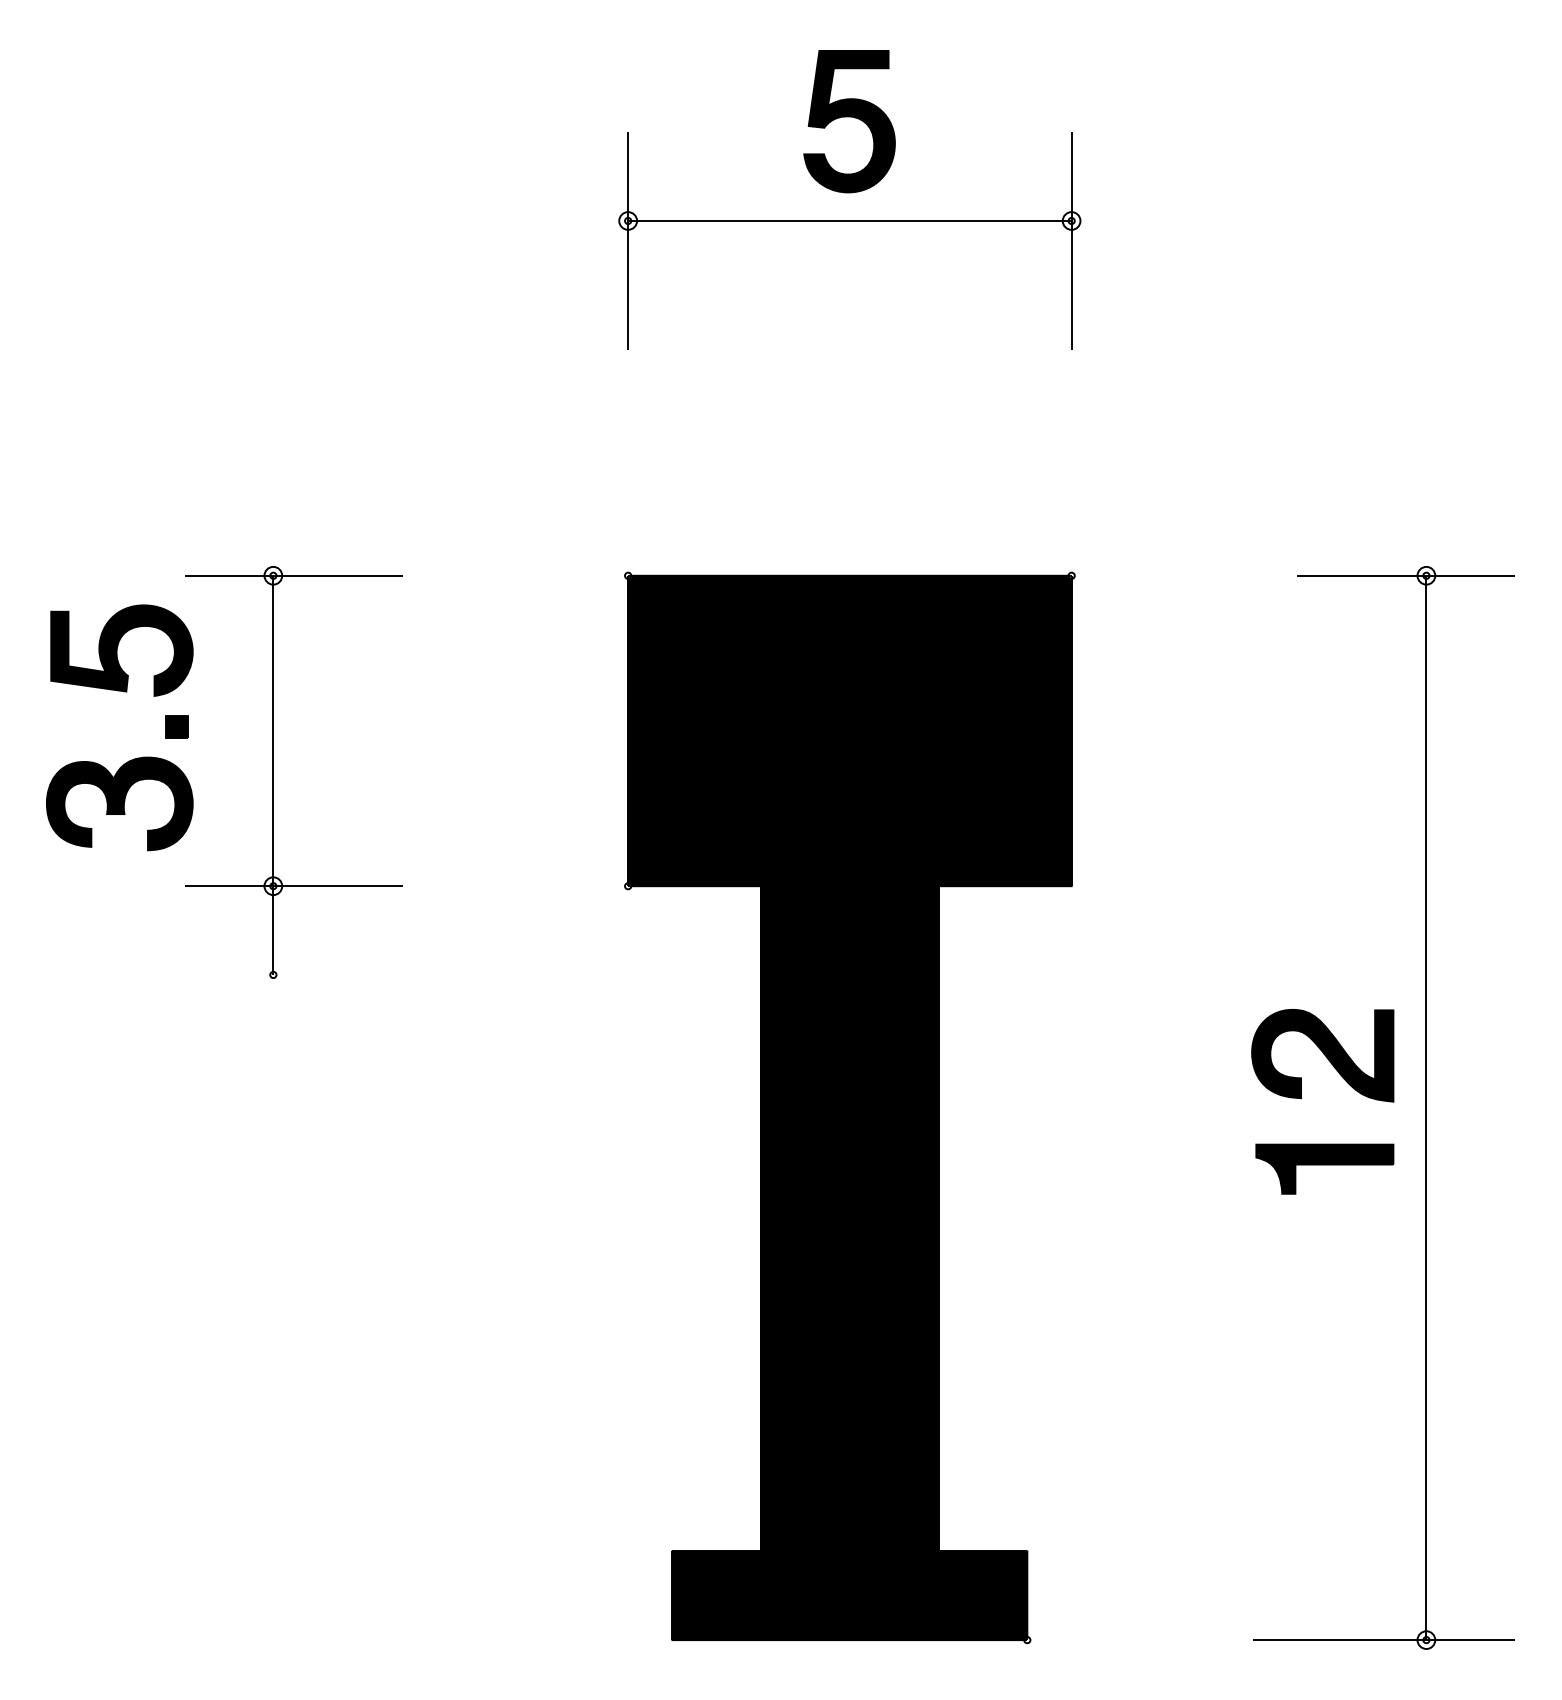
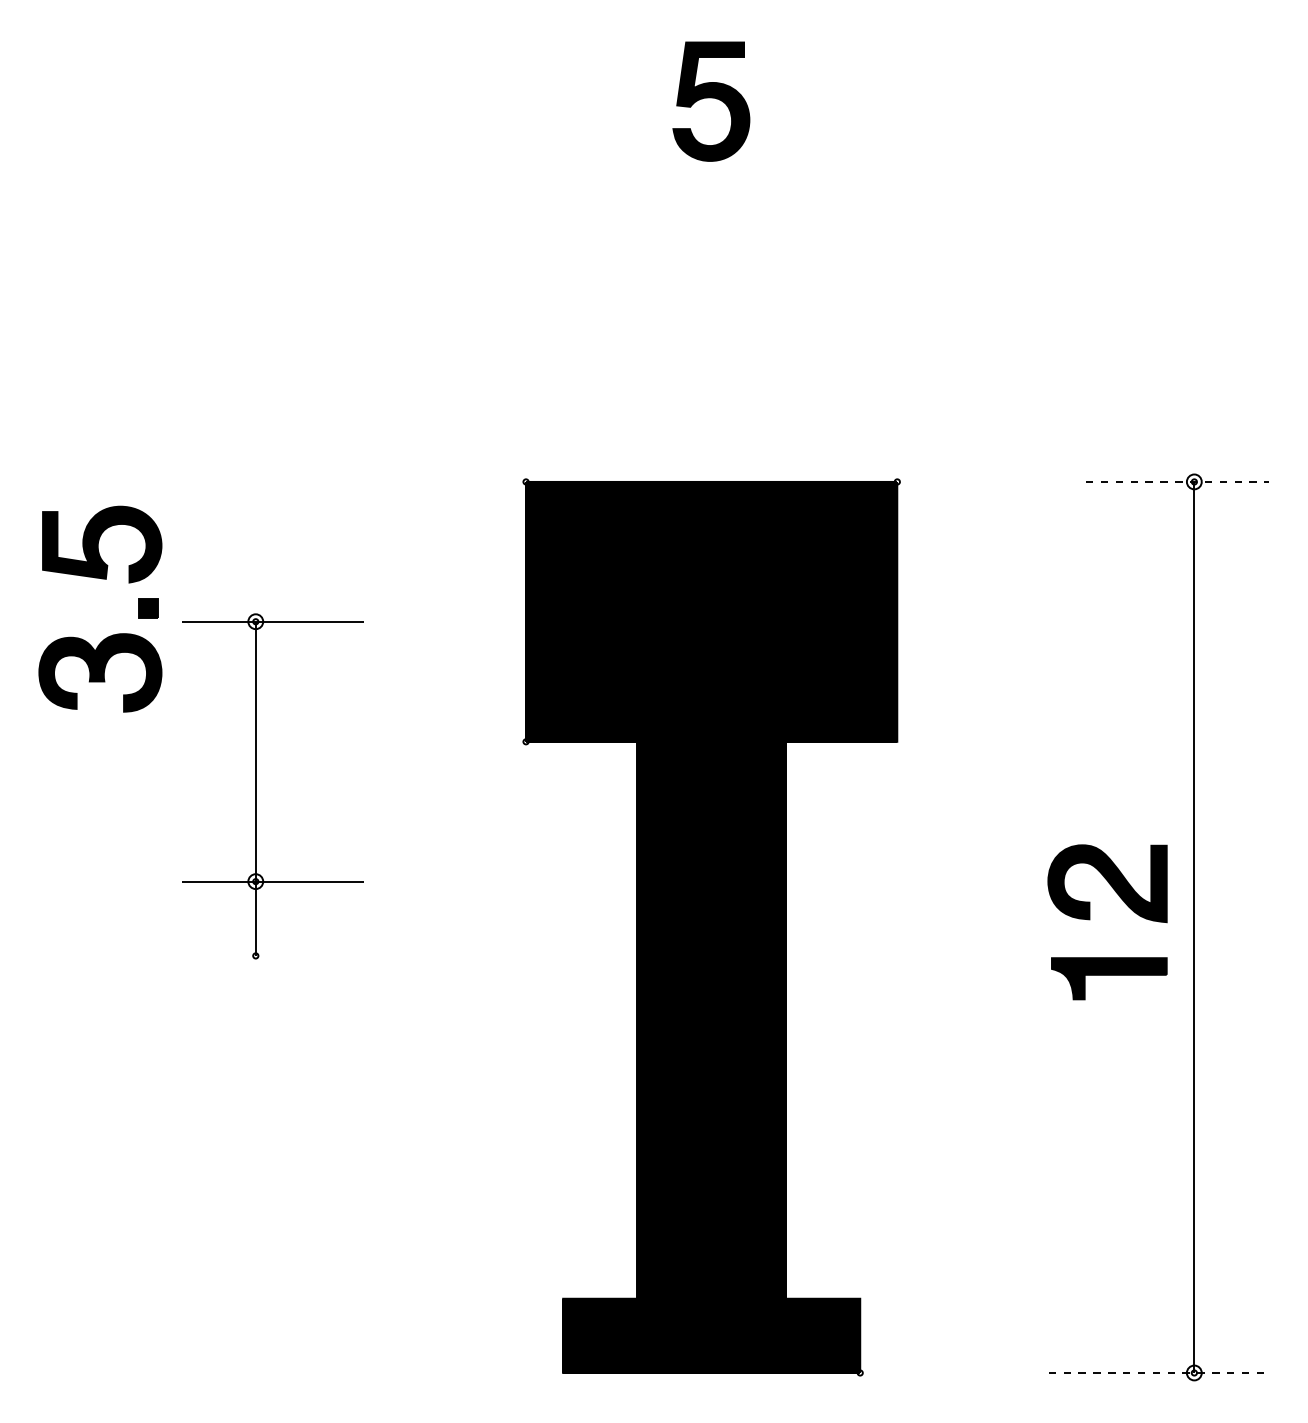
part: (849, 221) -> (711, 185), removed
line: (1406, 575) -> (1177, 481), solid -> dashed
part: (273, 772) -> (255, 786), moved
line: (1384, 1640) -> (1159, 1373), solid -> dashed

